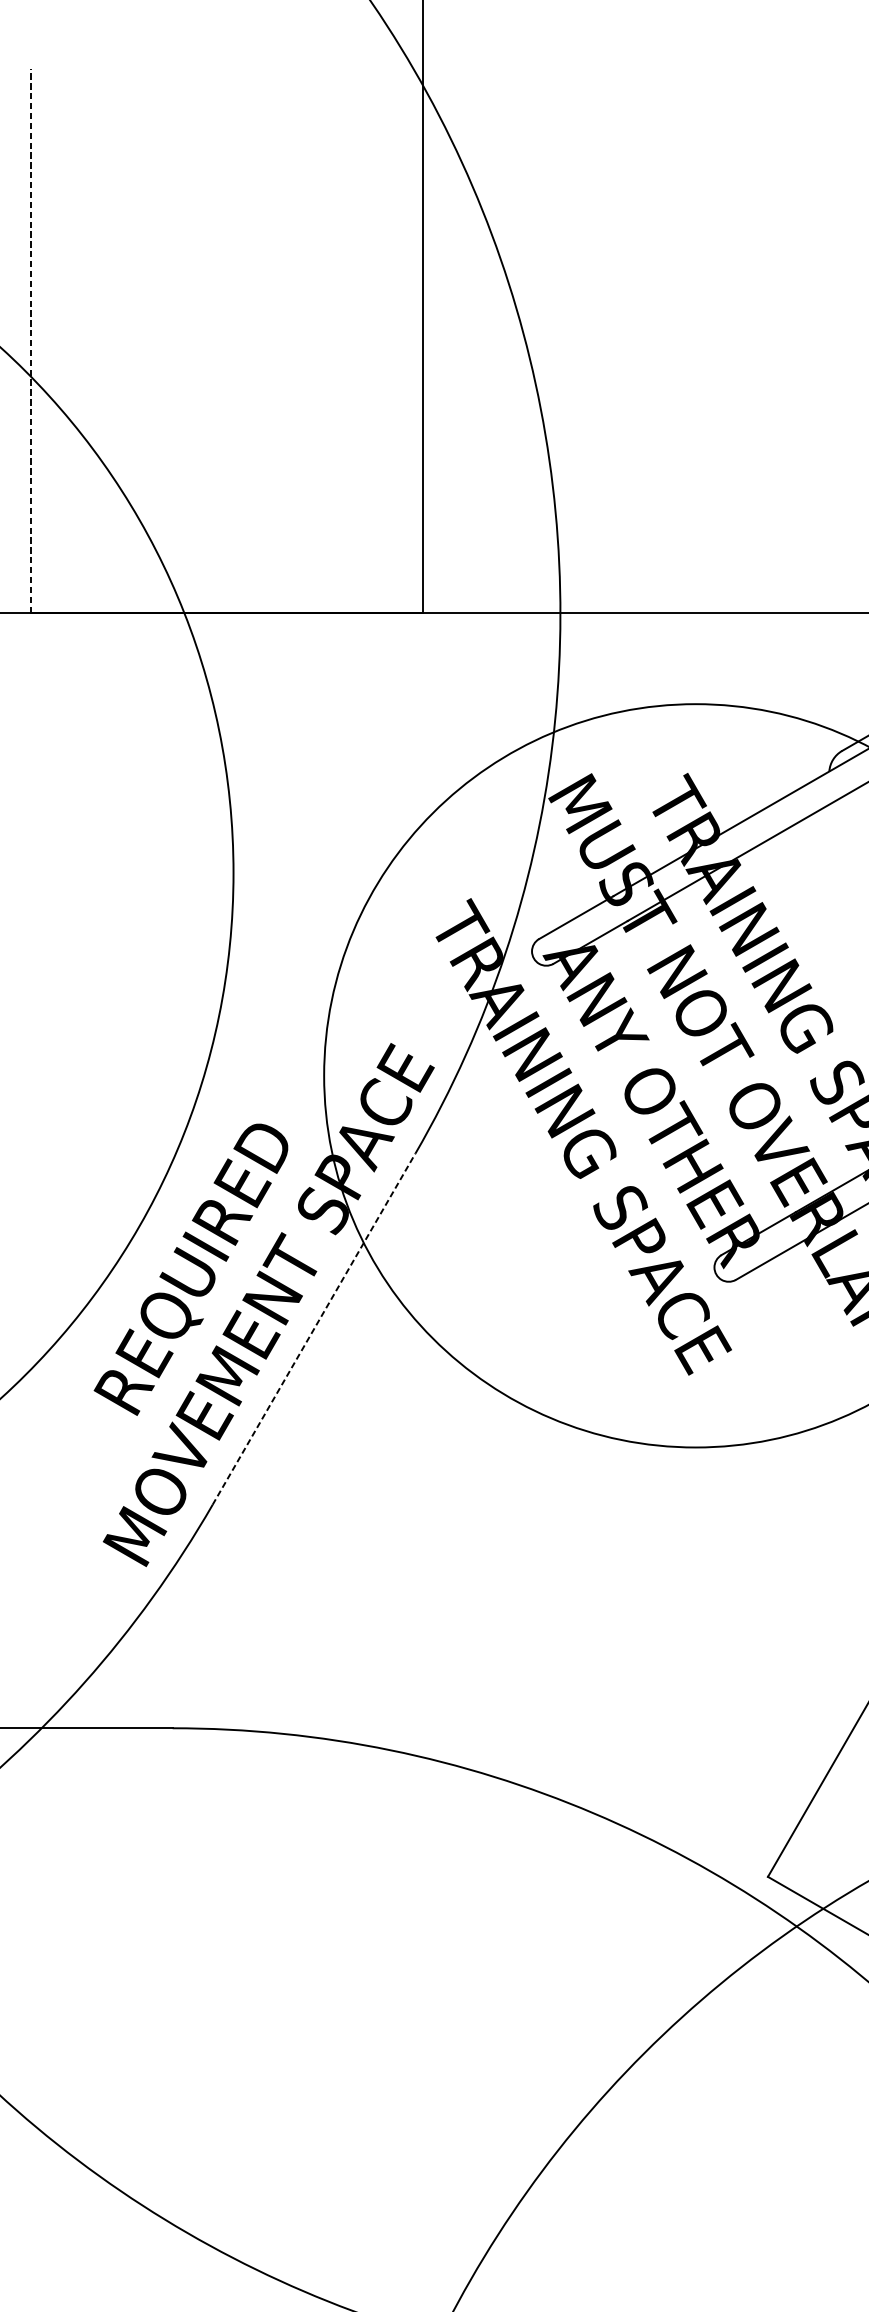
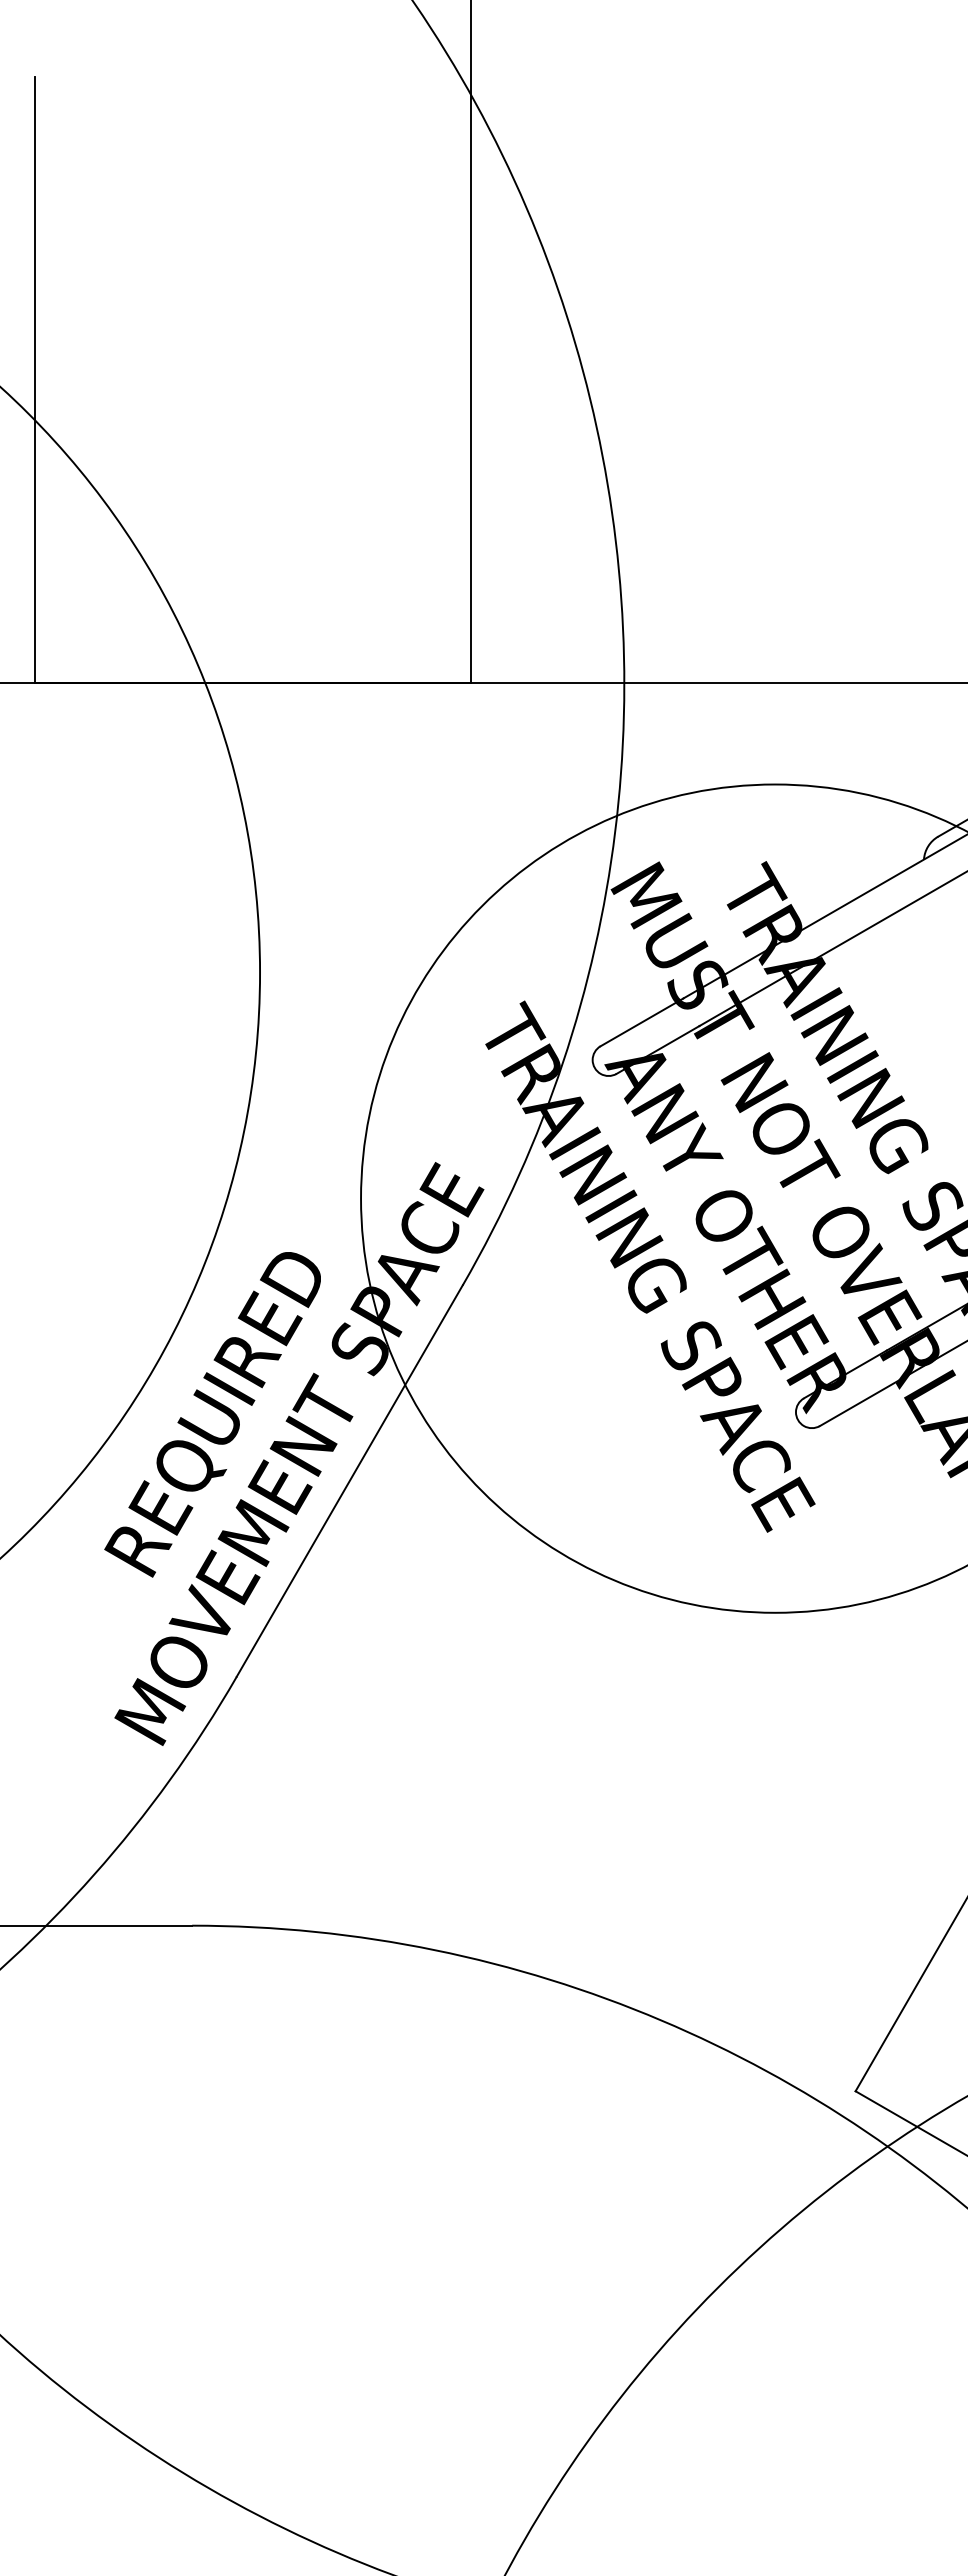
line: (31, 340) -> (34, 379), dashed -> solid
line: (313, 1329) -> (349, 1481), dashed -> solid

